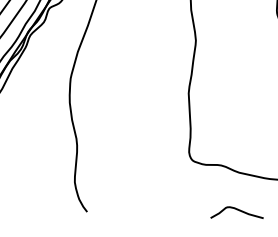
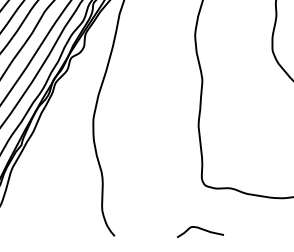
curve: (239, 211) -> (202, 230), moved

